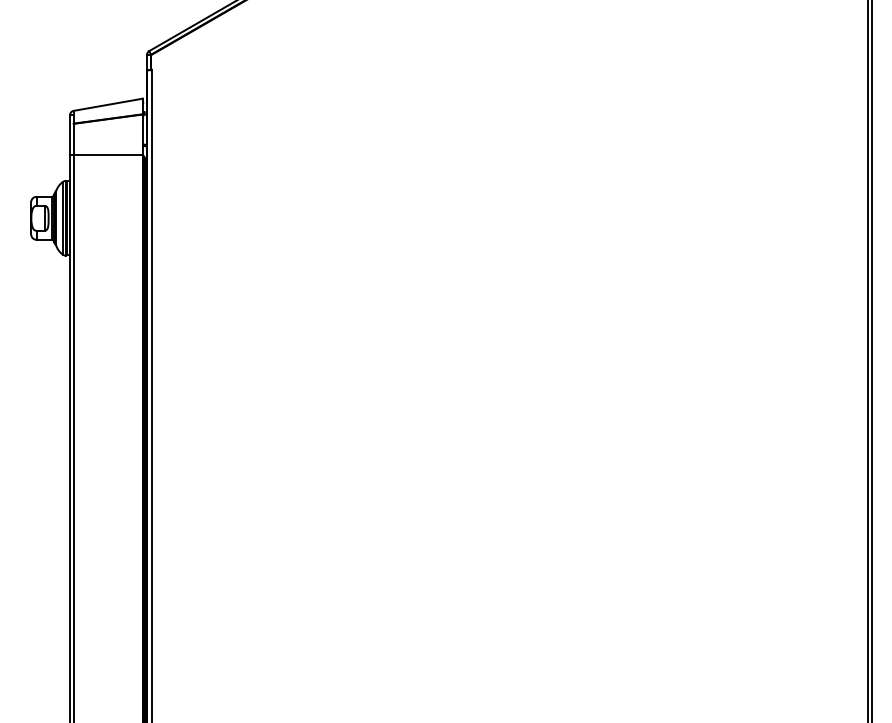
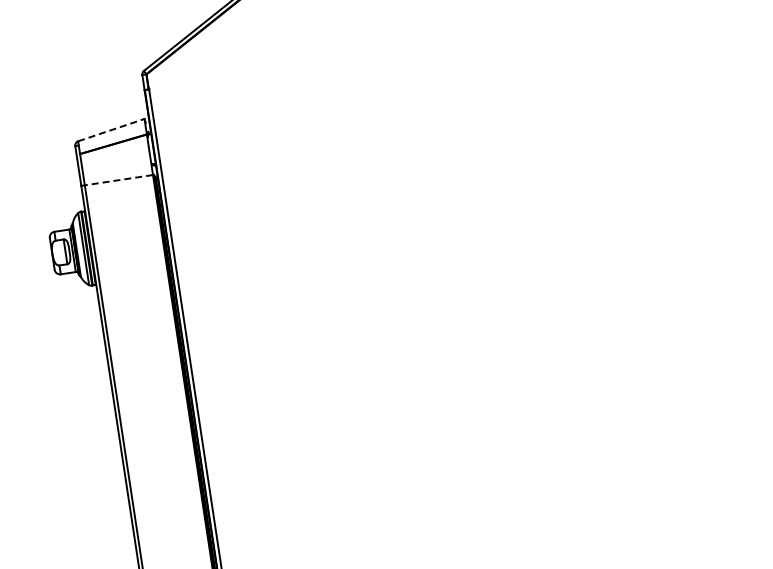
line: (108, 104) -> (111, 129), solid -> dashed
line: (107, 155) -> (118, 180), solid -> dashed

